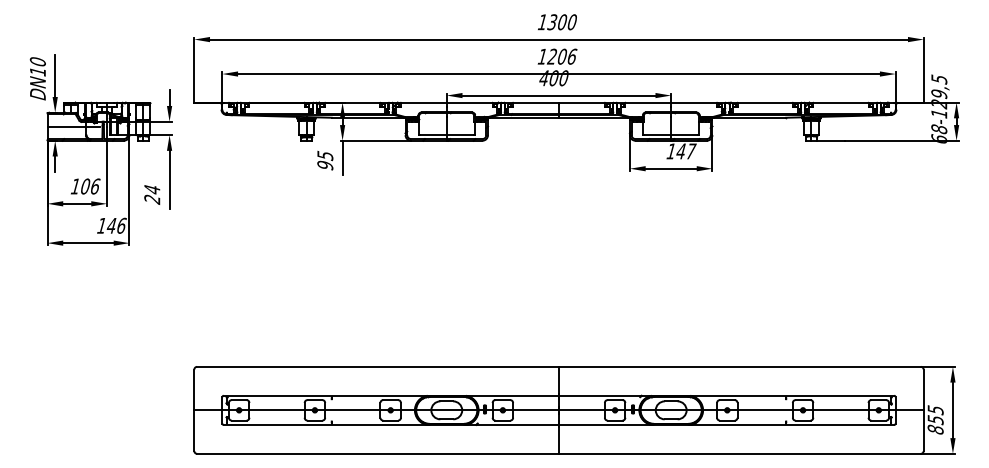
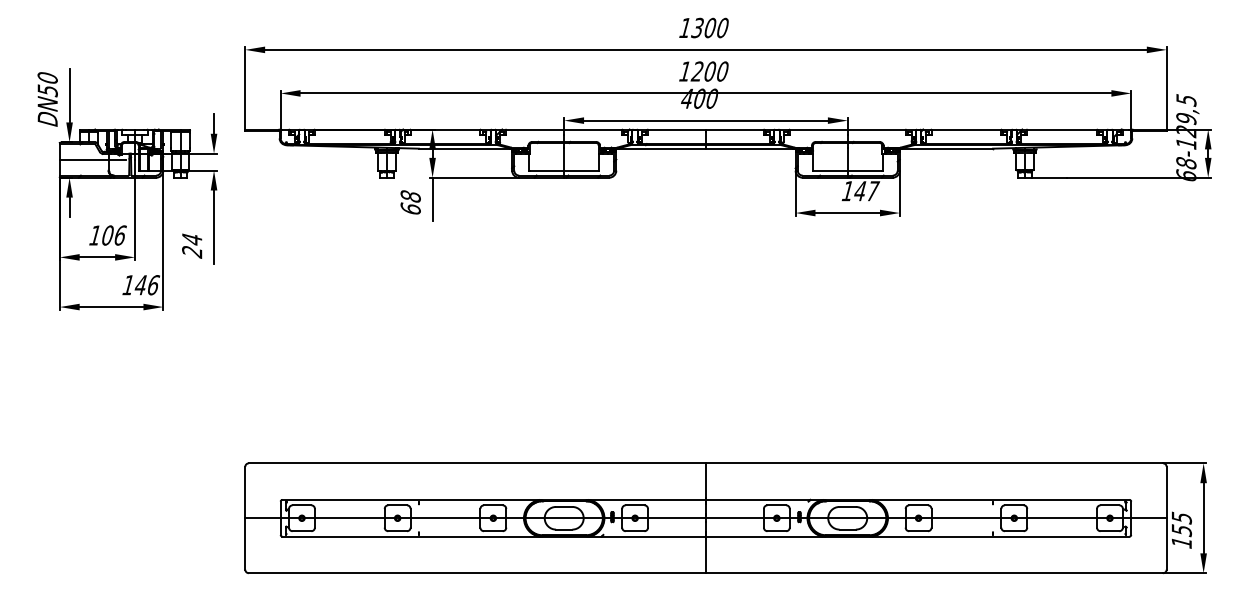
text: (572, 56) -> (723, 71), 1206 -> 1200
text: (37, 71) -> (47, 90), DN10 -> DN50
text: (325, 160) -> (410, 202), 95 -> 68
text: (935, 429) -> (1181, 542), 855 -> 155

